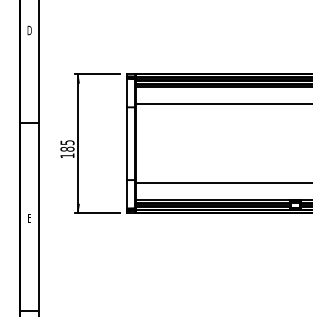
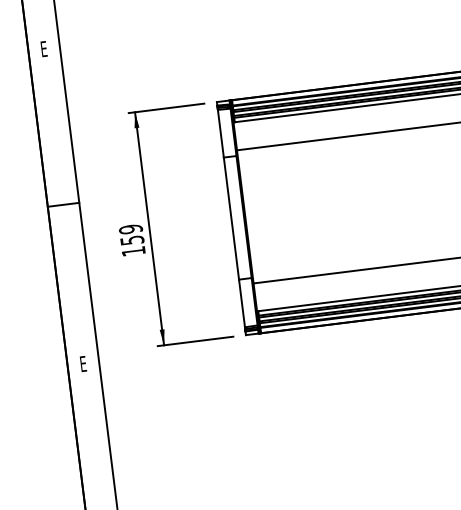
text: (29, 30) -> (43, 49), D -> E
text: (67, 145) -> (131, 234), 185 -> 159

